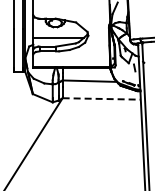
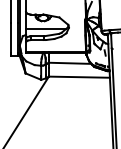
line: (102, 98) -> (80, 76), dashed -> solid

